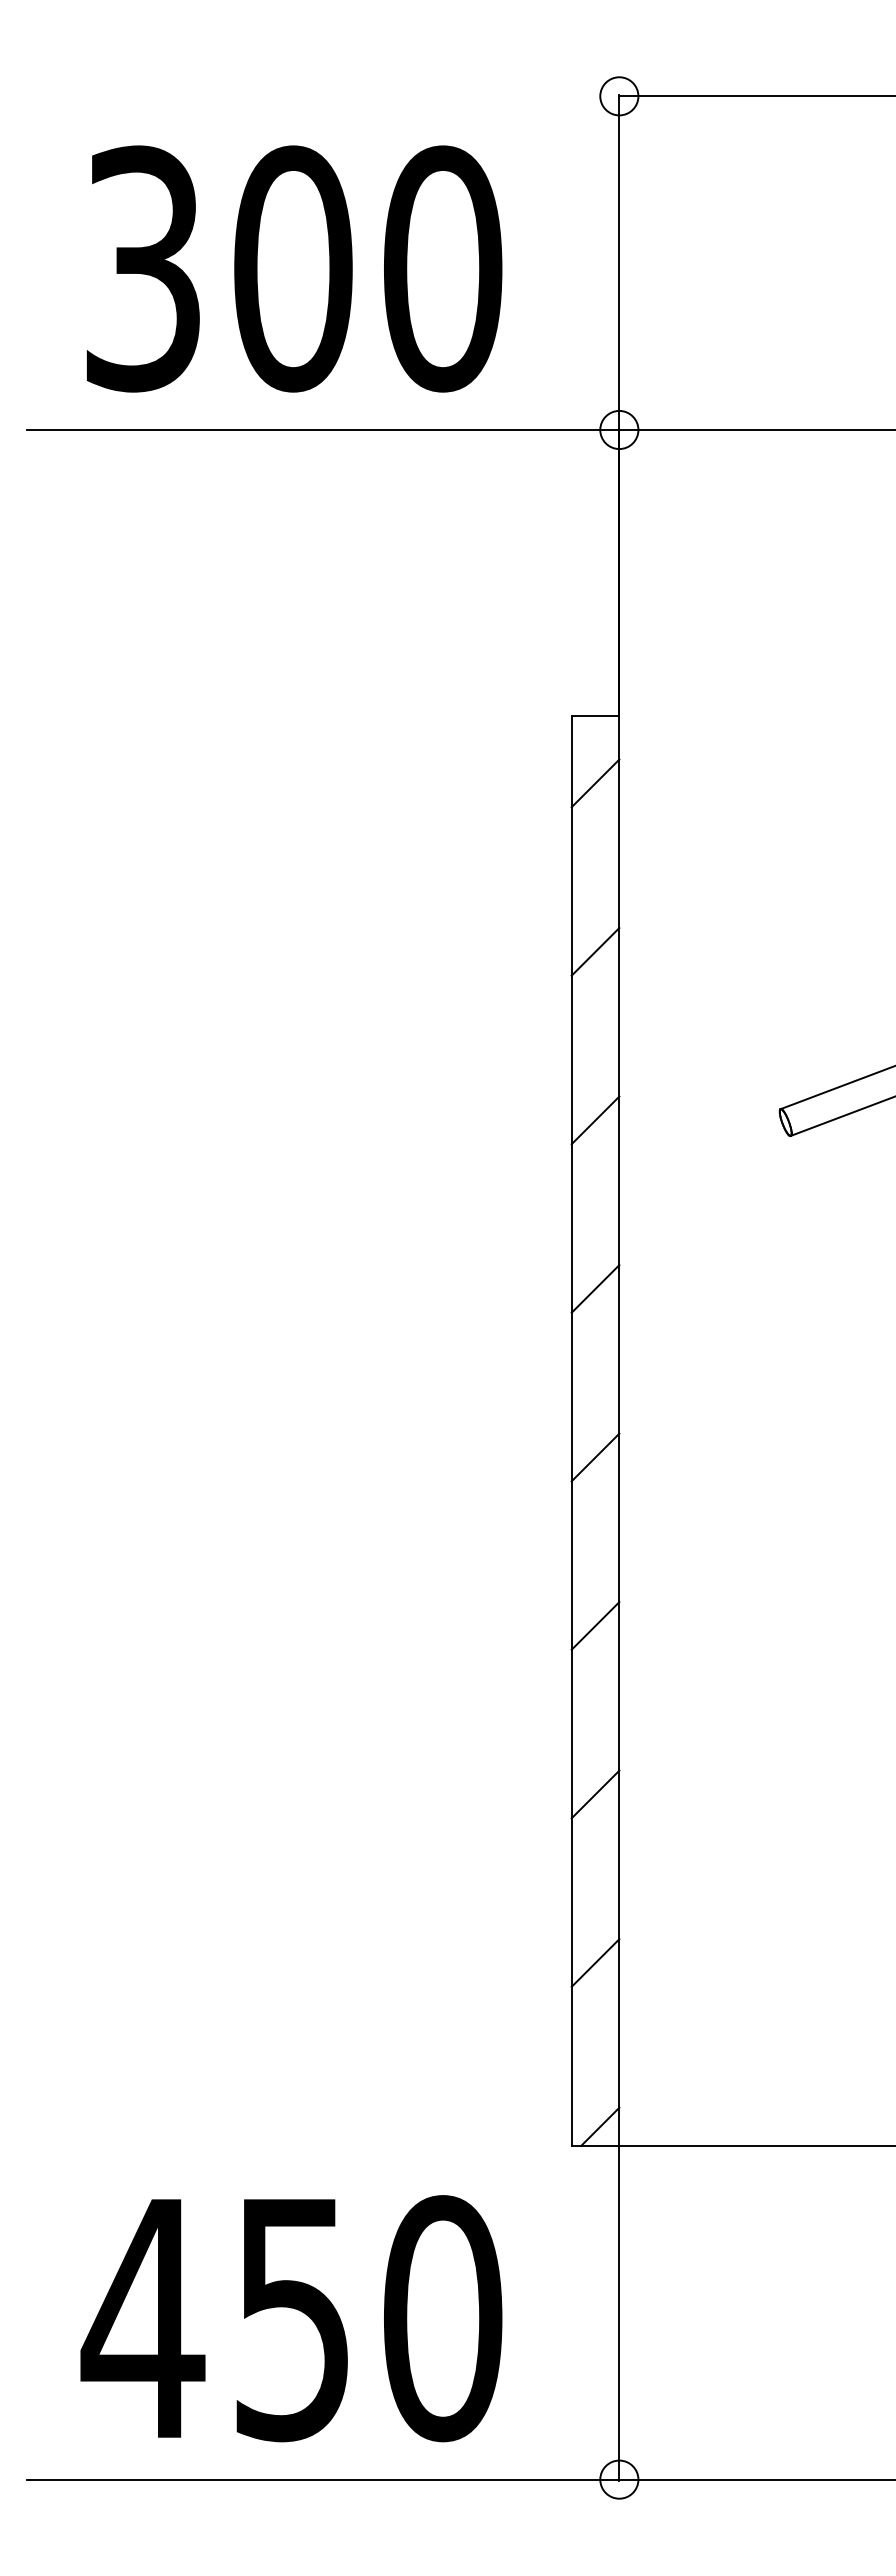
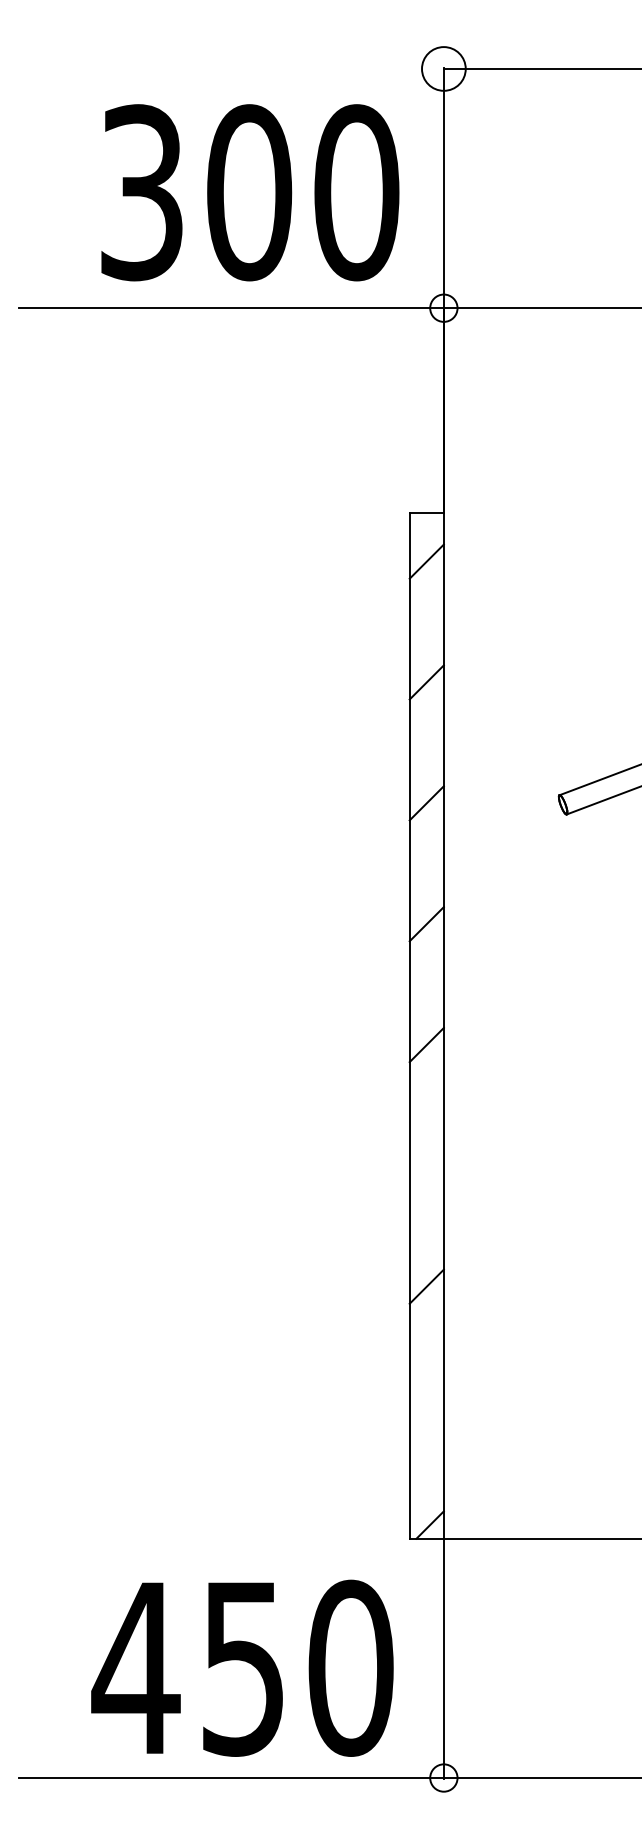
circle: (619, 96) -> (443, 69), size x1.6
text: (294, 268) -> (250, 192), moved
line: (595, 1625) -> (426, 1165), removed
line: (595, 1962) -> (426, 1407), removed
text: (291, 2318) -> (242, 1668), moved

